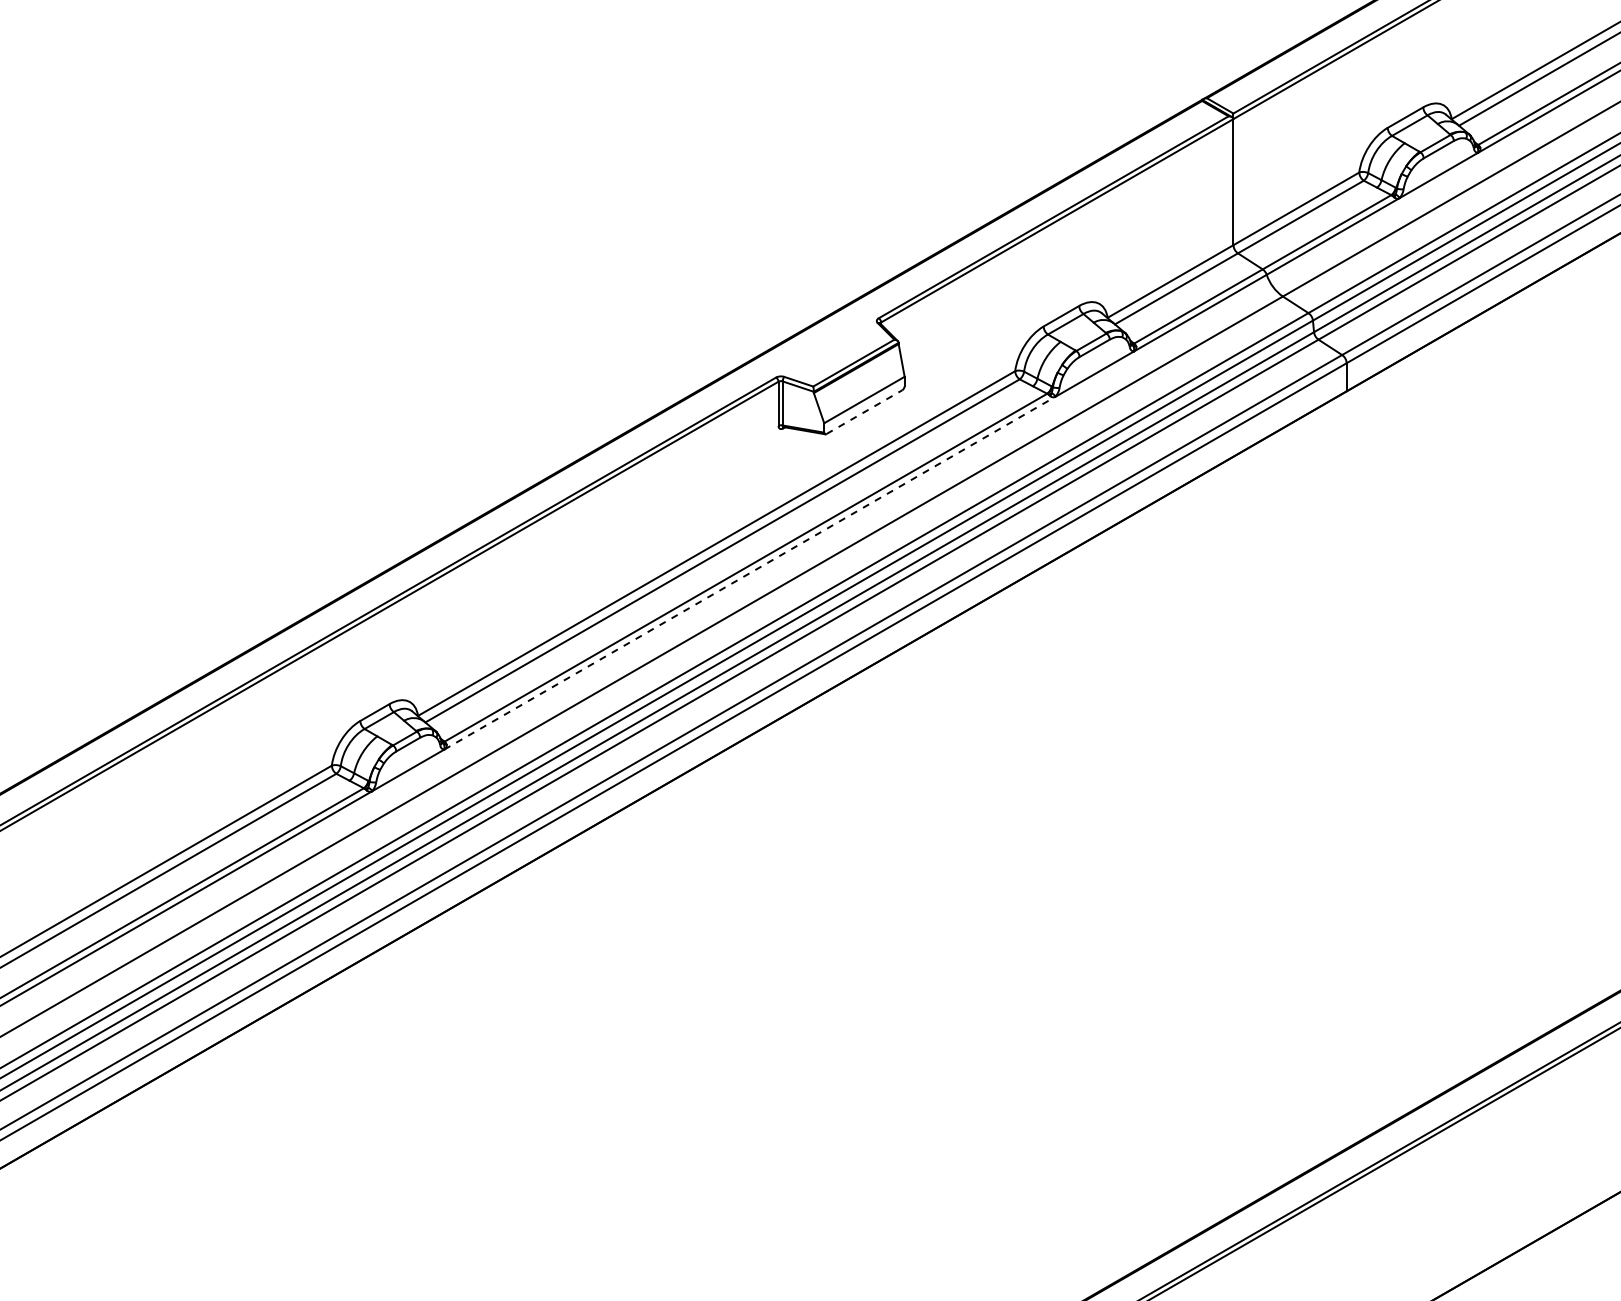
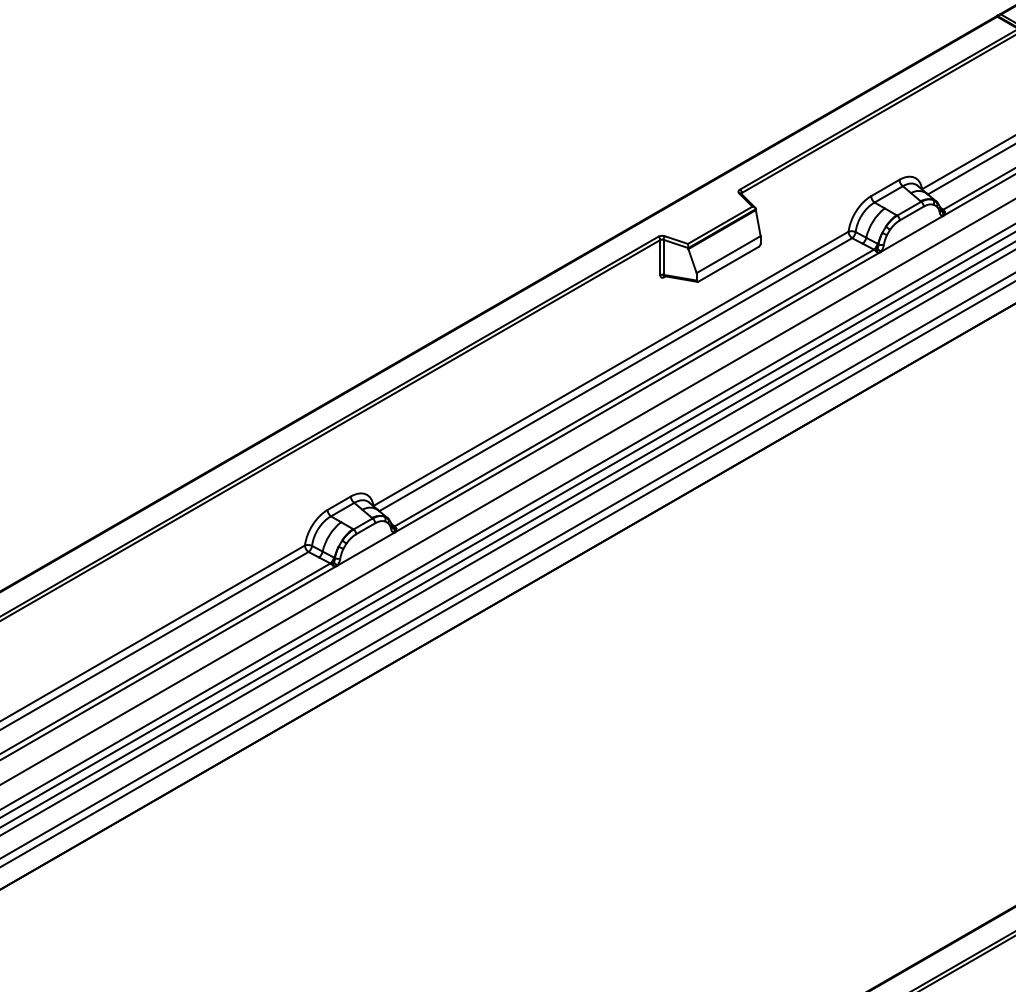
line: (864, 412) -> (728, 264), dashed -> solid
line: (749, 573) -> (637, 392), dashed -> solid

